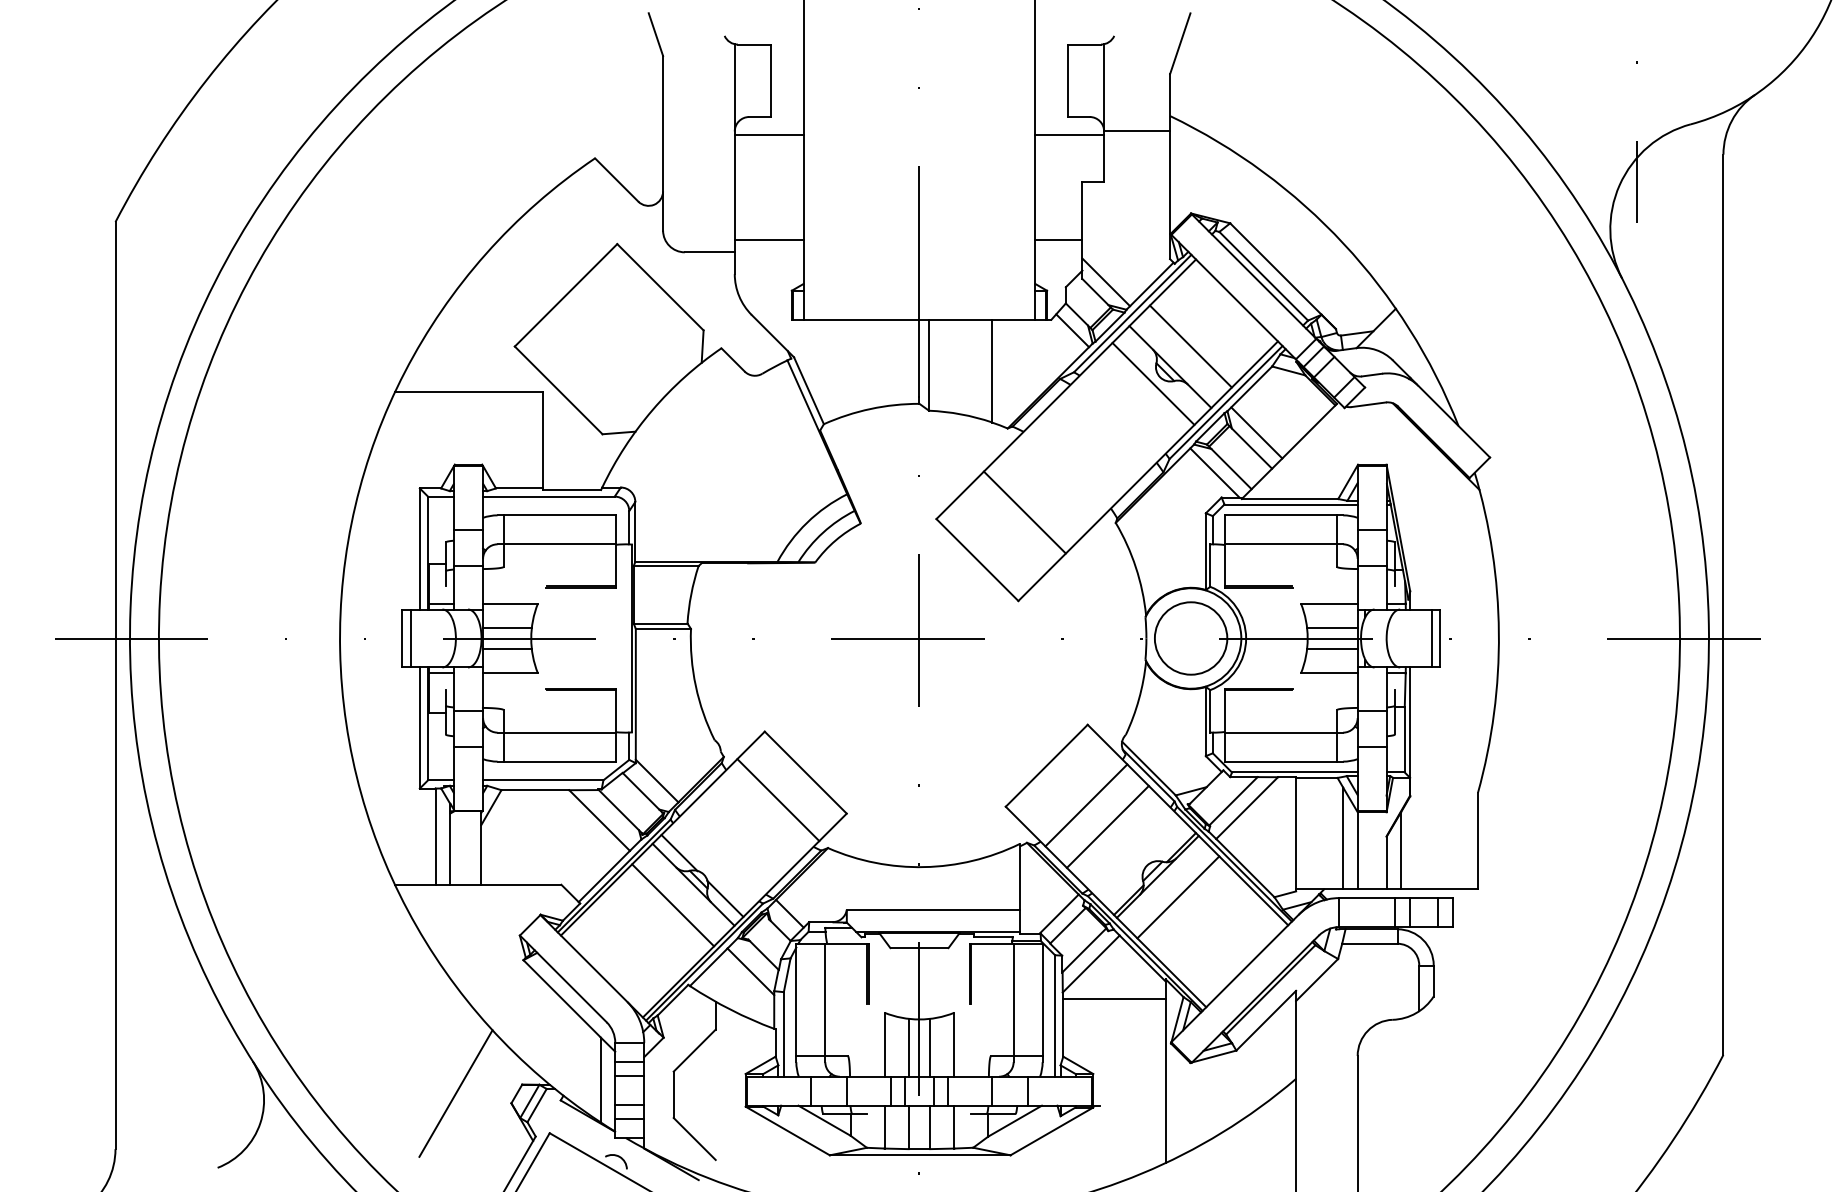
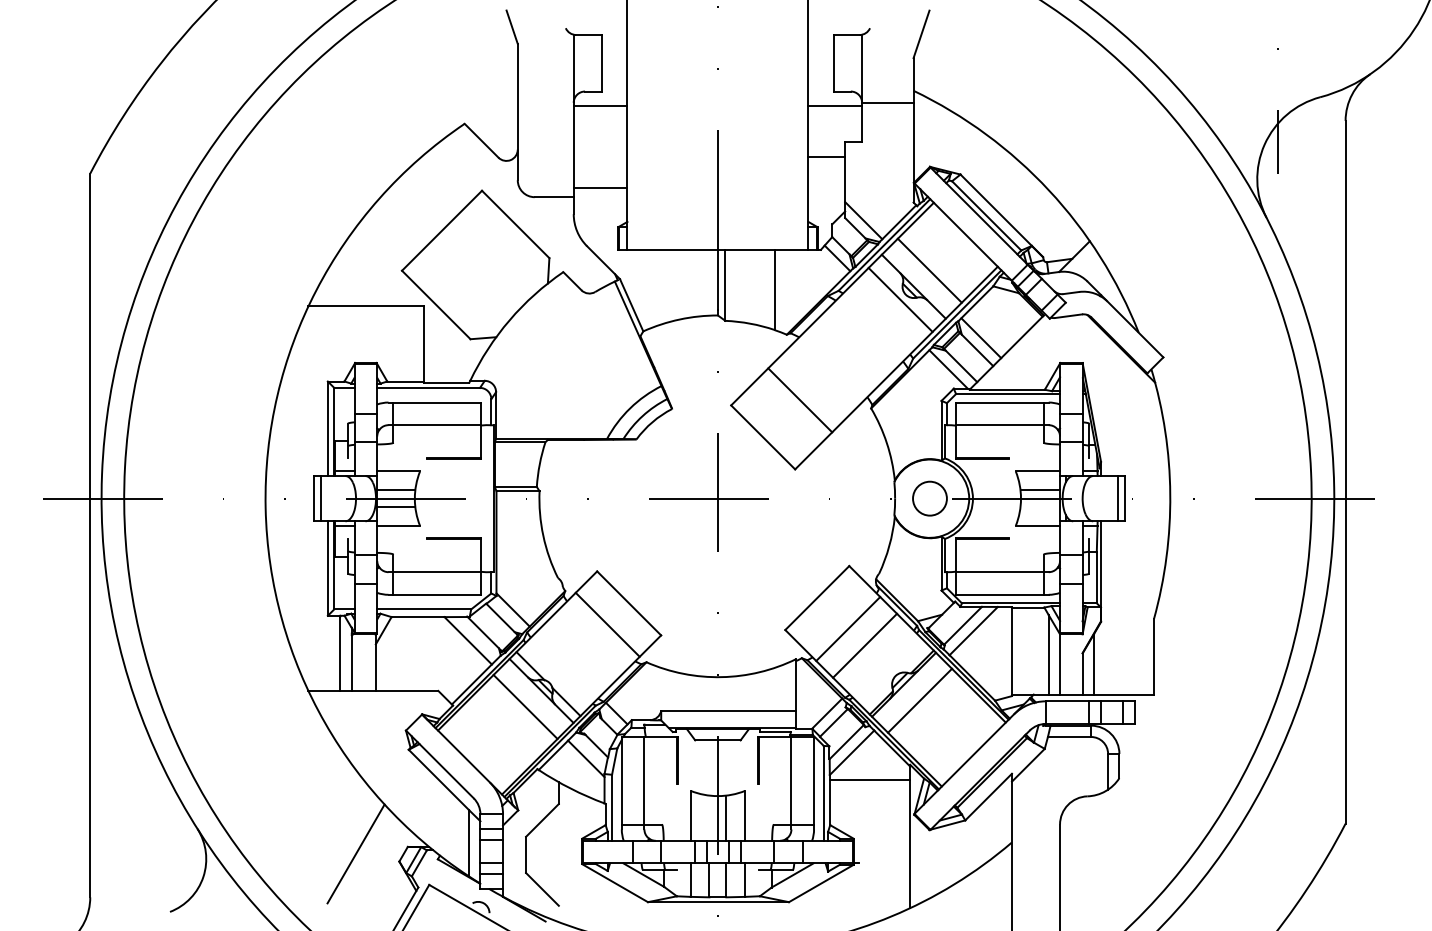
line: (1058, 240) -> (826, 157), moved
circle: (1190, 638) -> (929, 498), size x0.6
line: (1332, 649) -> (1040, 507), removed
line: (908, 1047) -> (709, 817), removed

